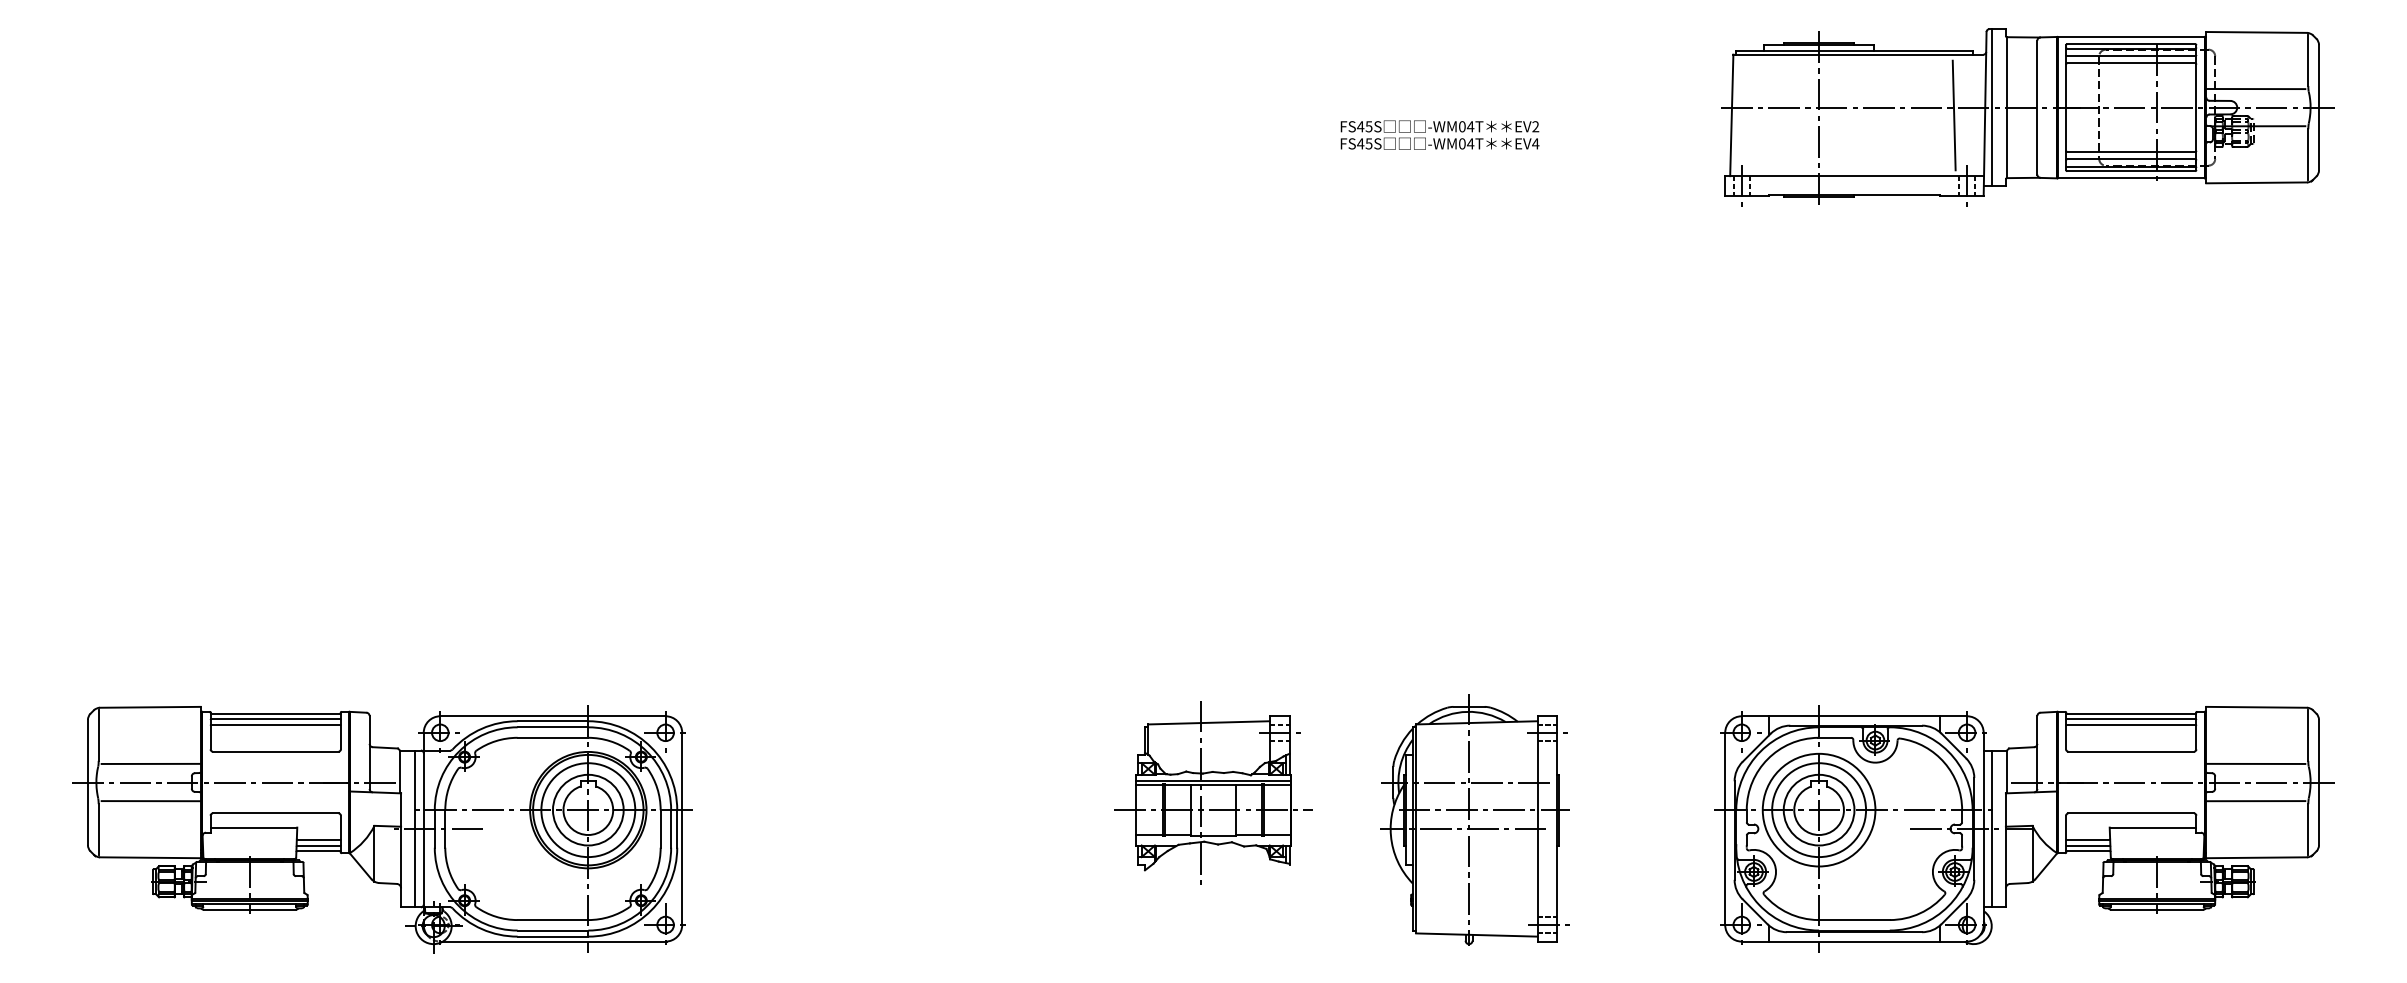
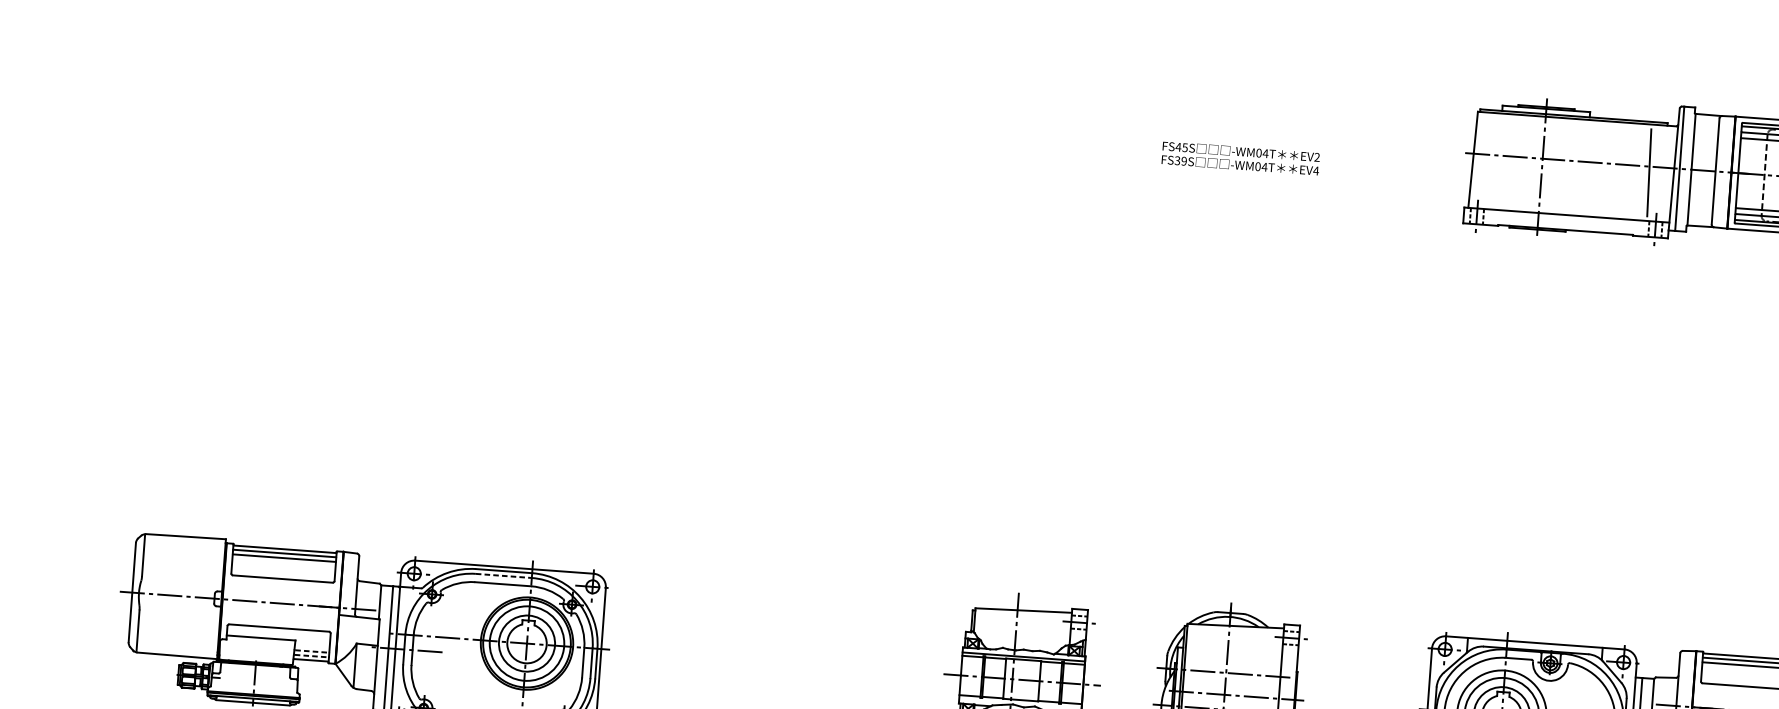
text: (1364, 143) -> (1180, 160), FS45S -> FS39S
line: (553, 727) -> (504, 576), solid -> dashed
line: (150, 763) -> (182, 581), removed
line: (150, 801) -> (180, 611), removed
line: (319, 839) -> (312, 651), solid -> dashed
line: (319, 845) -> (312, 655), solid -> dashed

